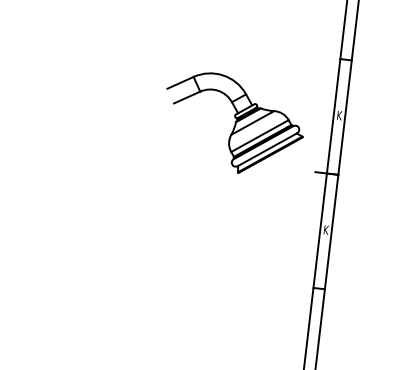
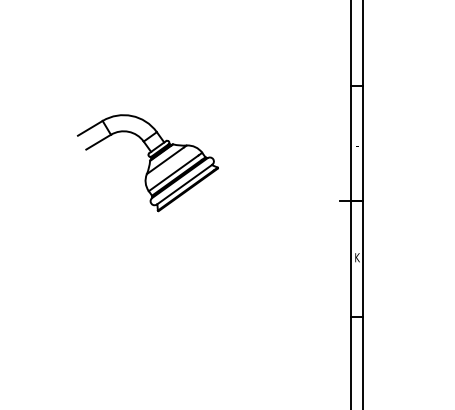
text: (339, 114) -> (357, 141), K -> L
part: (233, 124) -> (147, 163), moved

